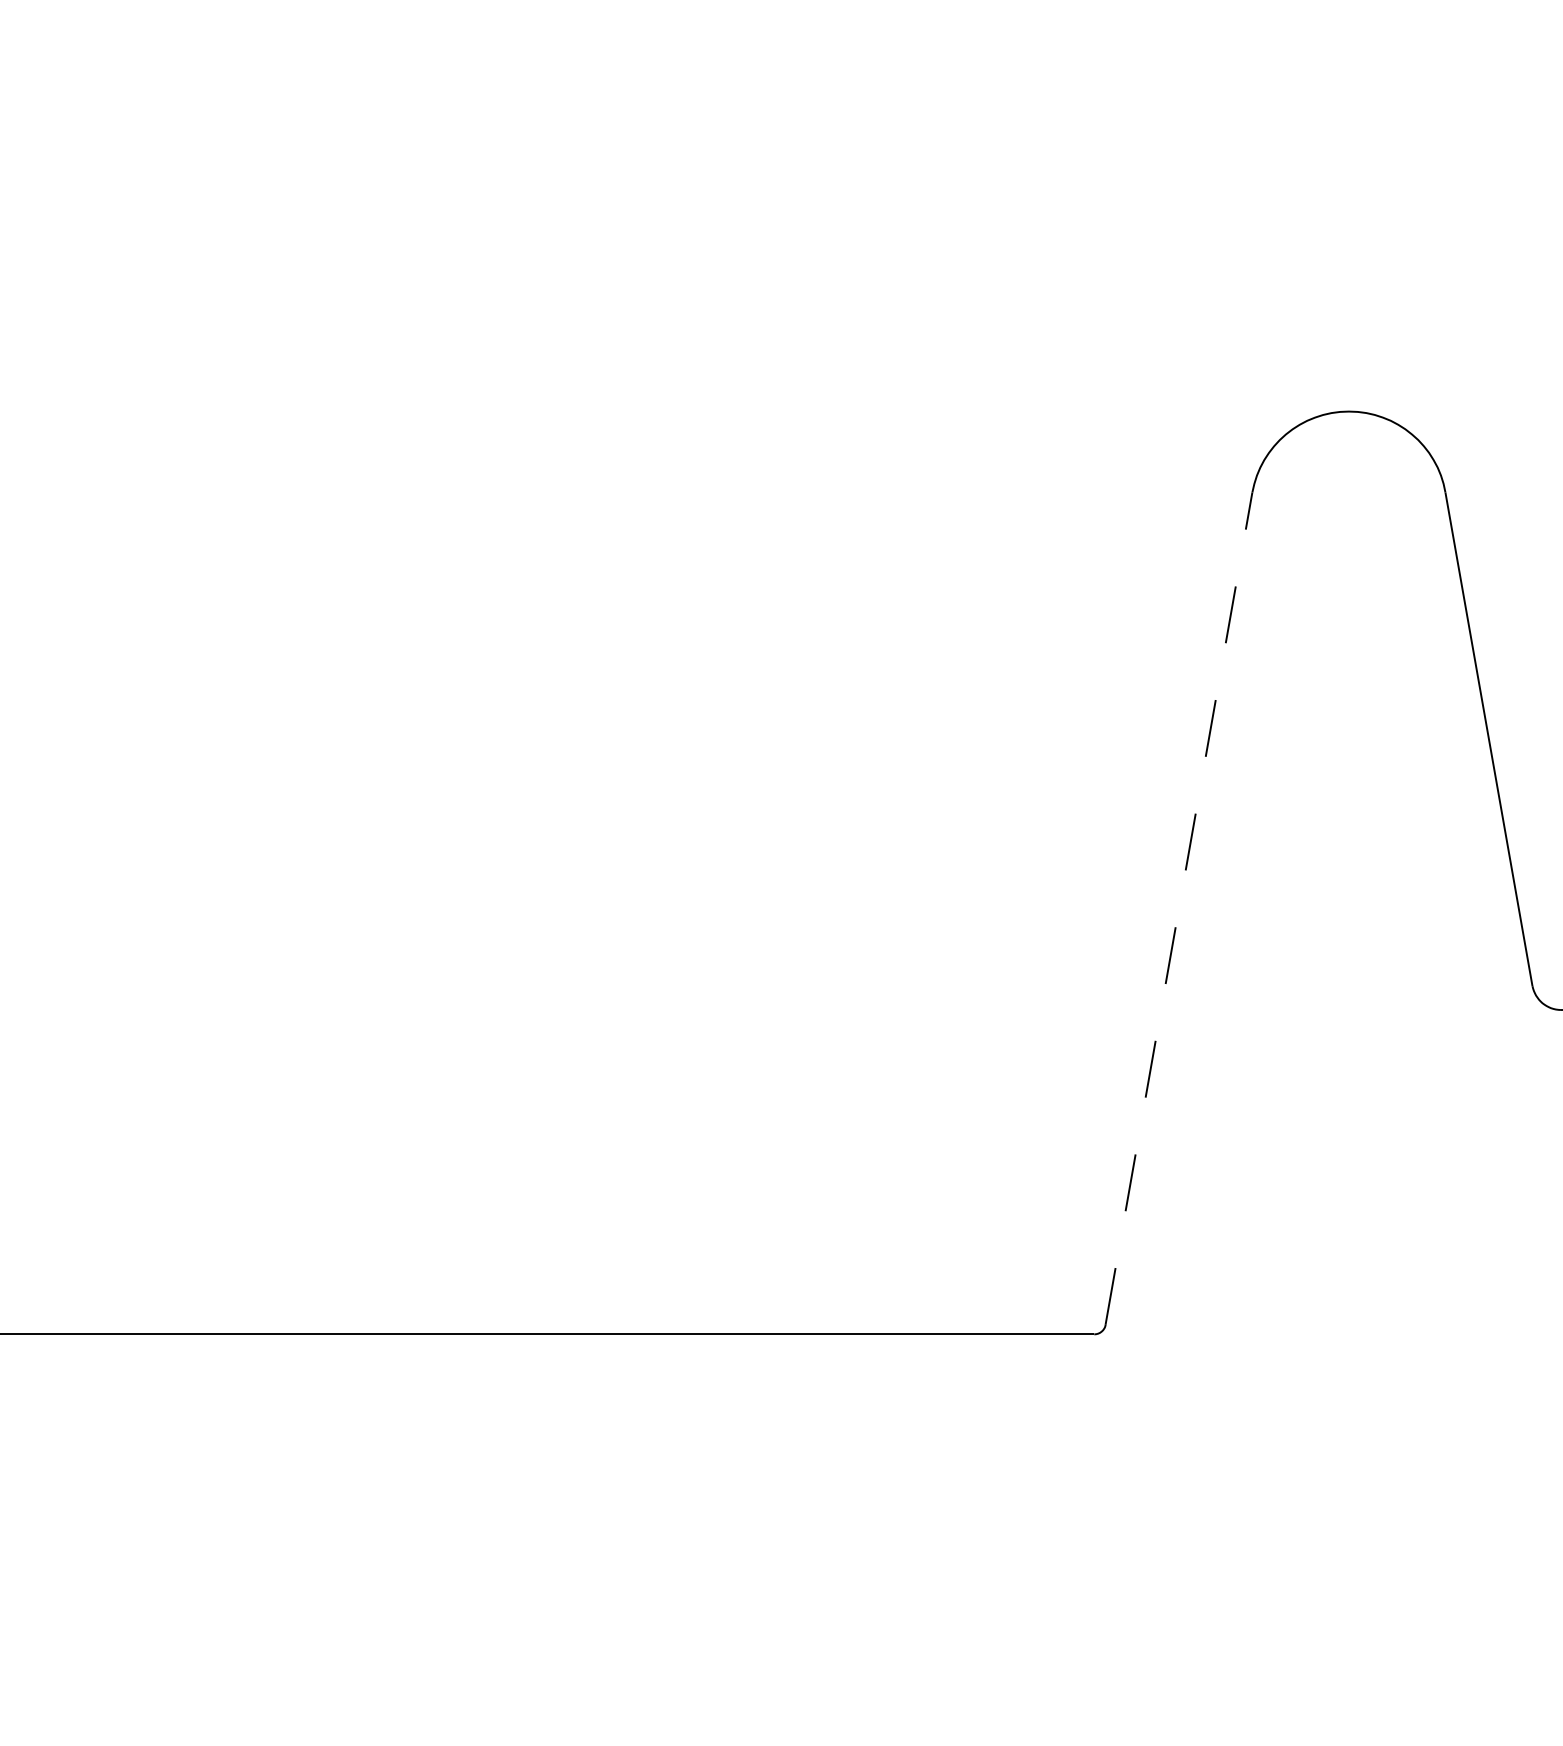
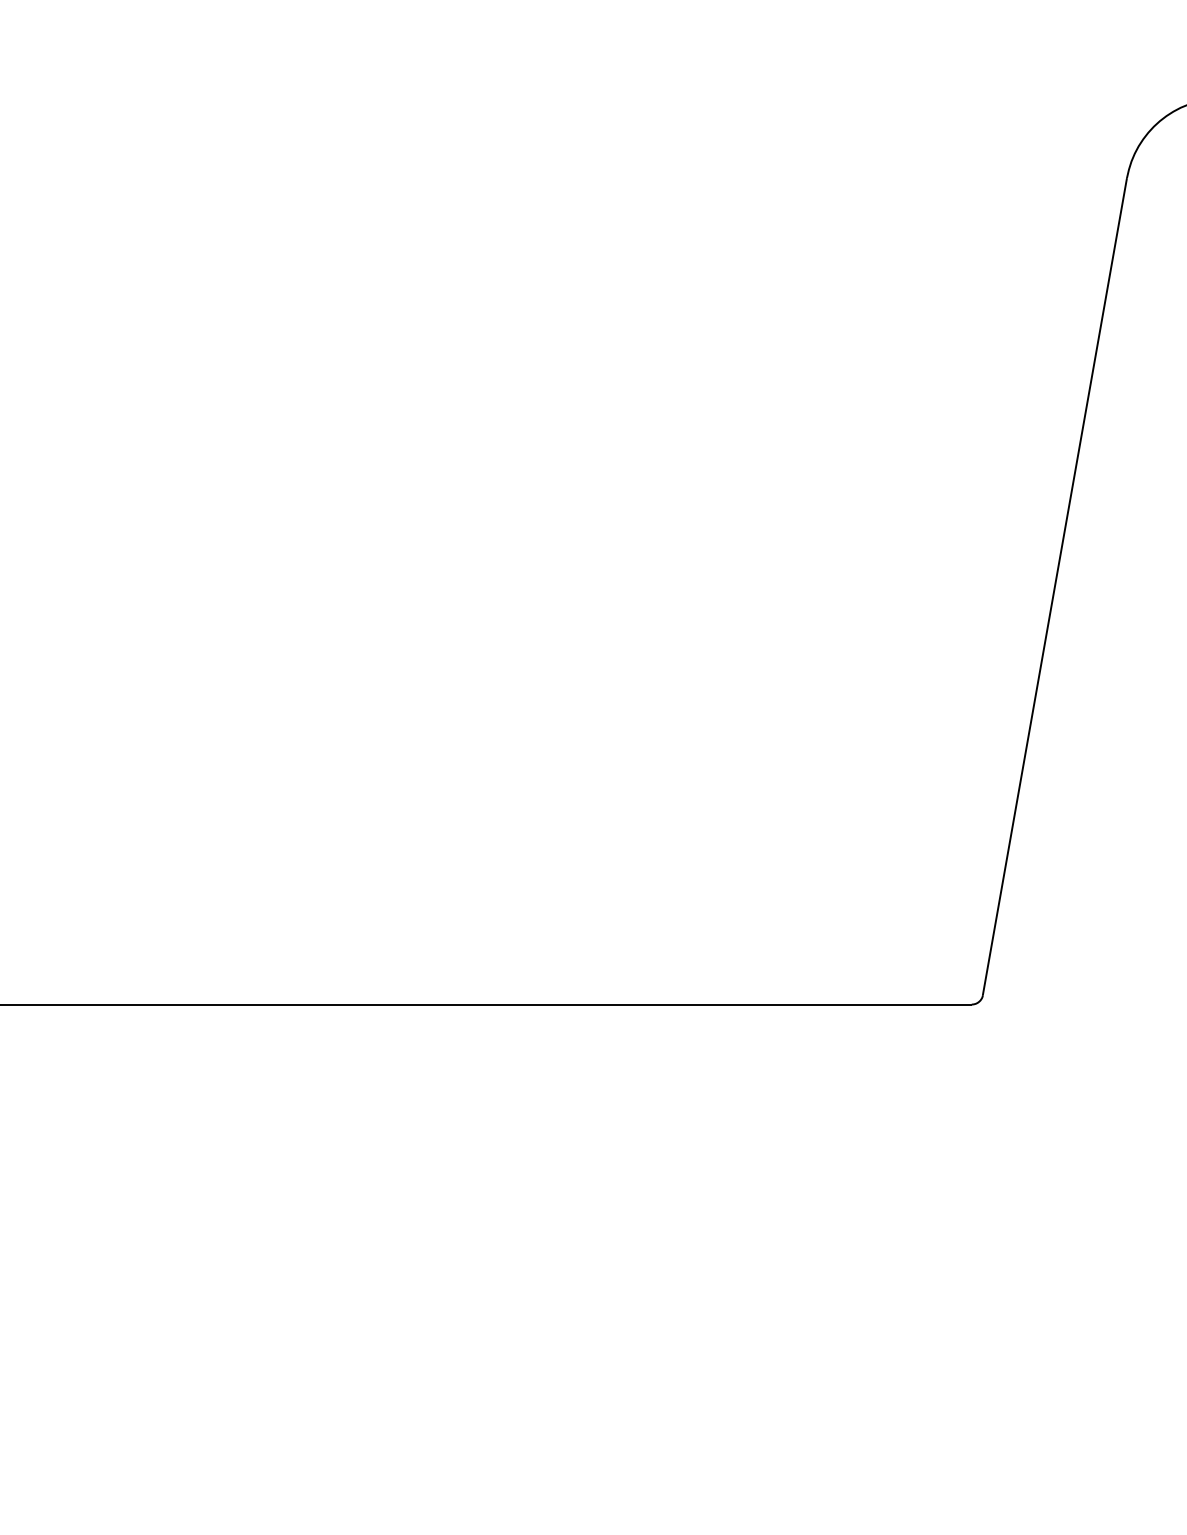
line: (1178, 908) -> (1054, 586), dashed -> solid

